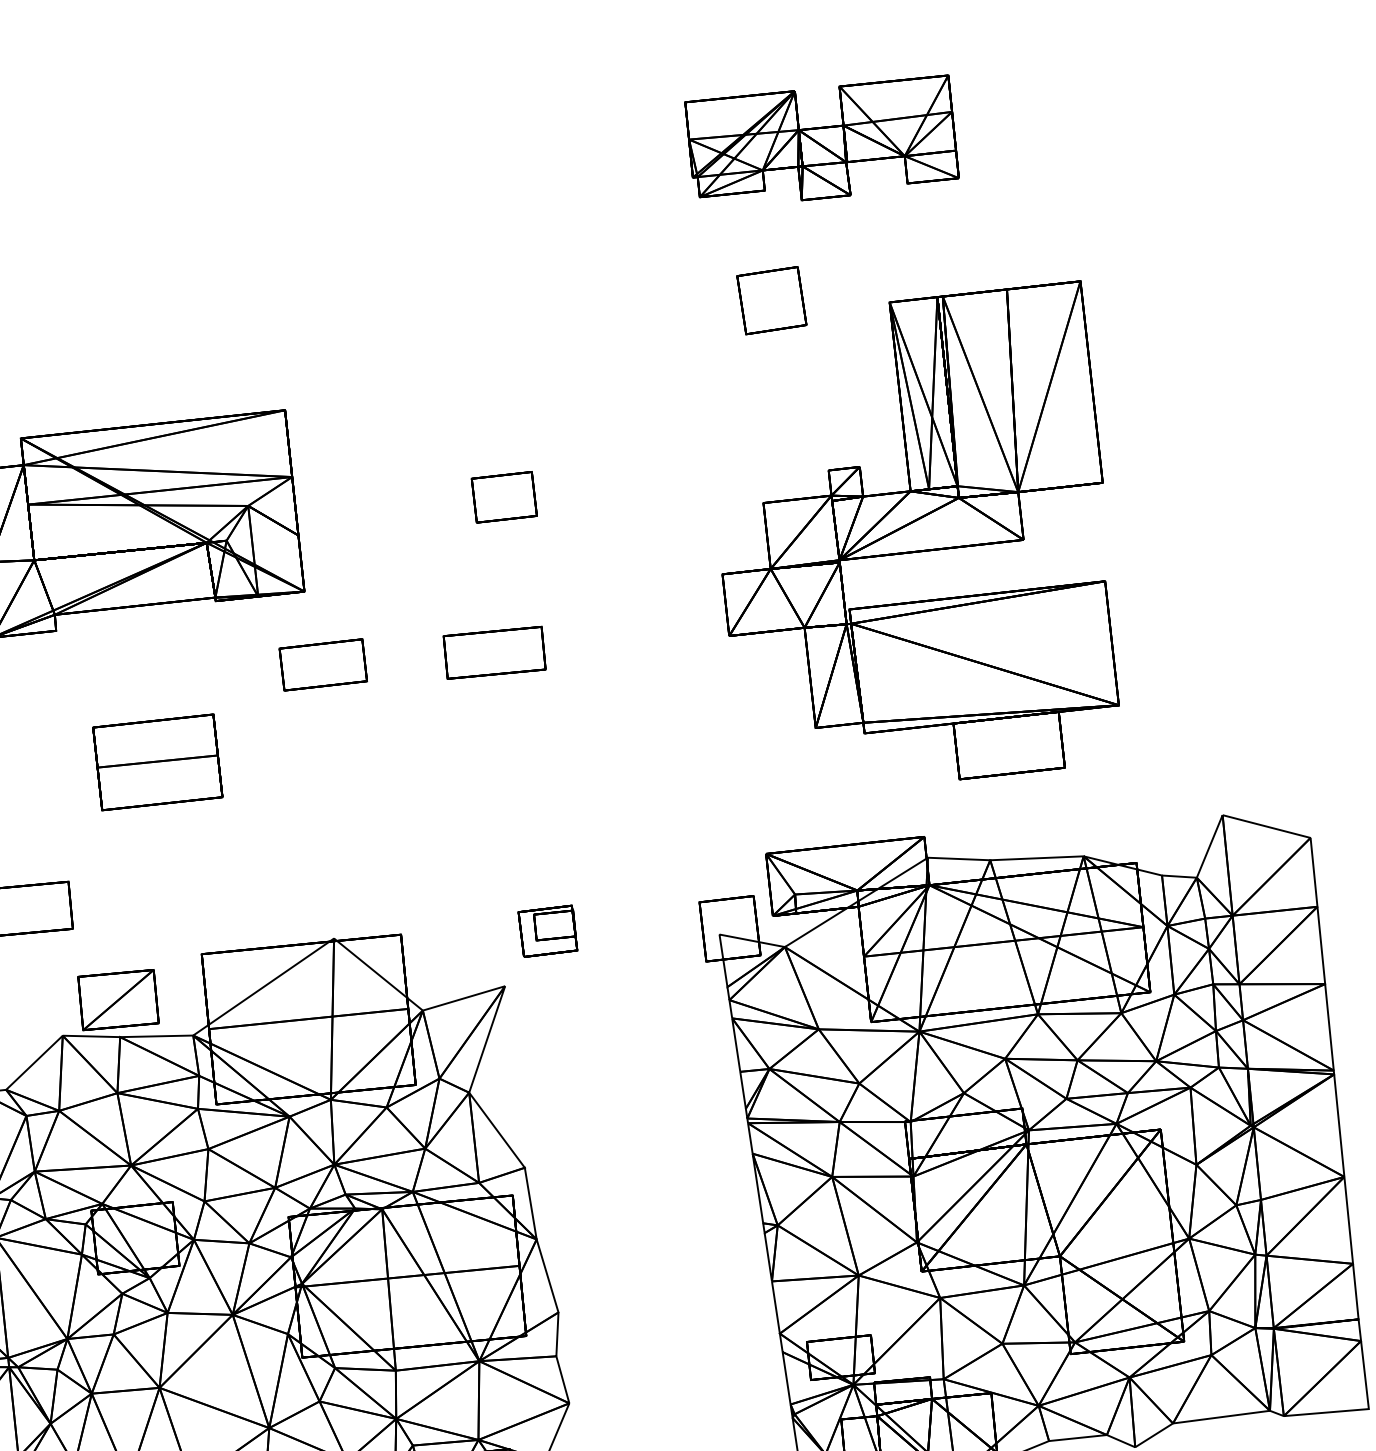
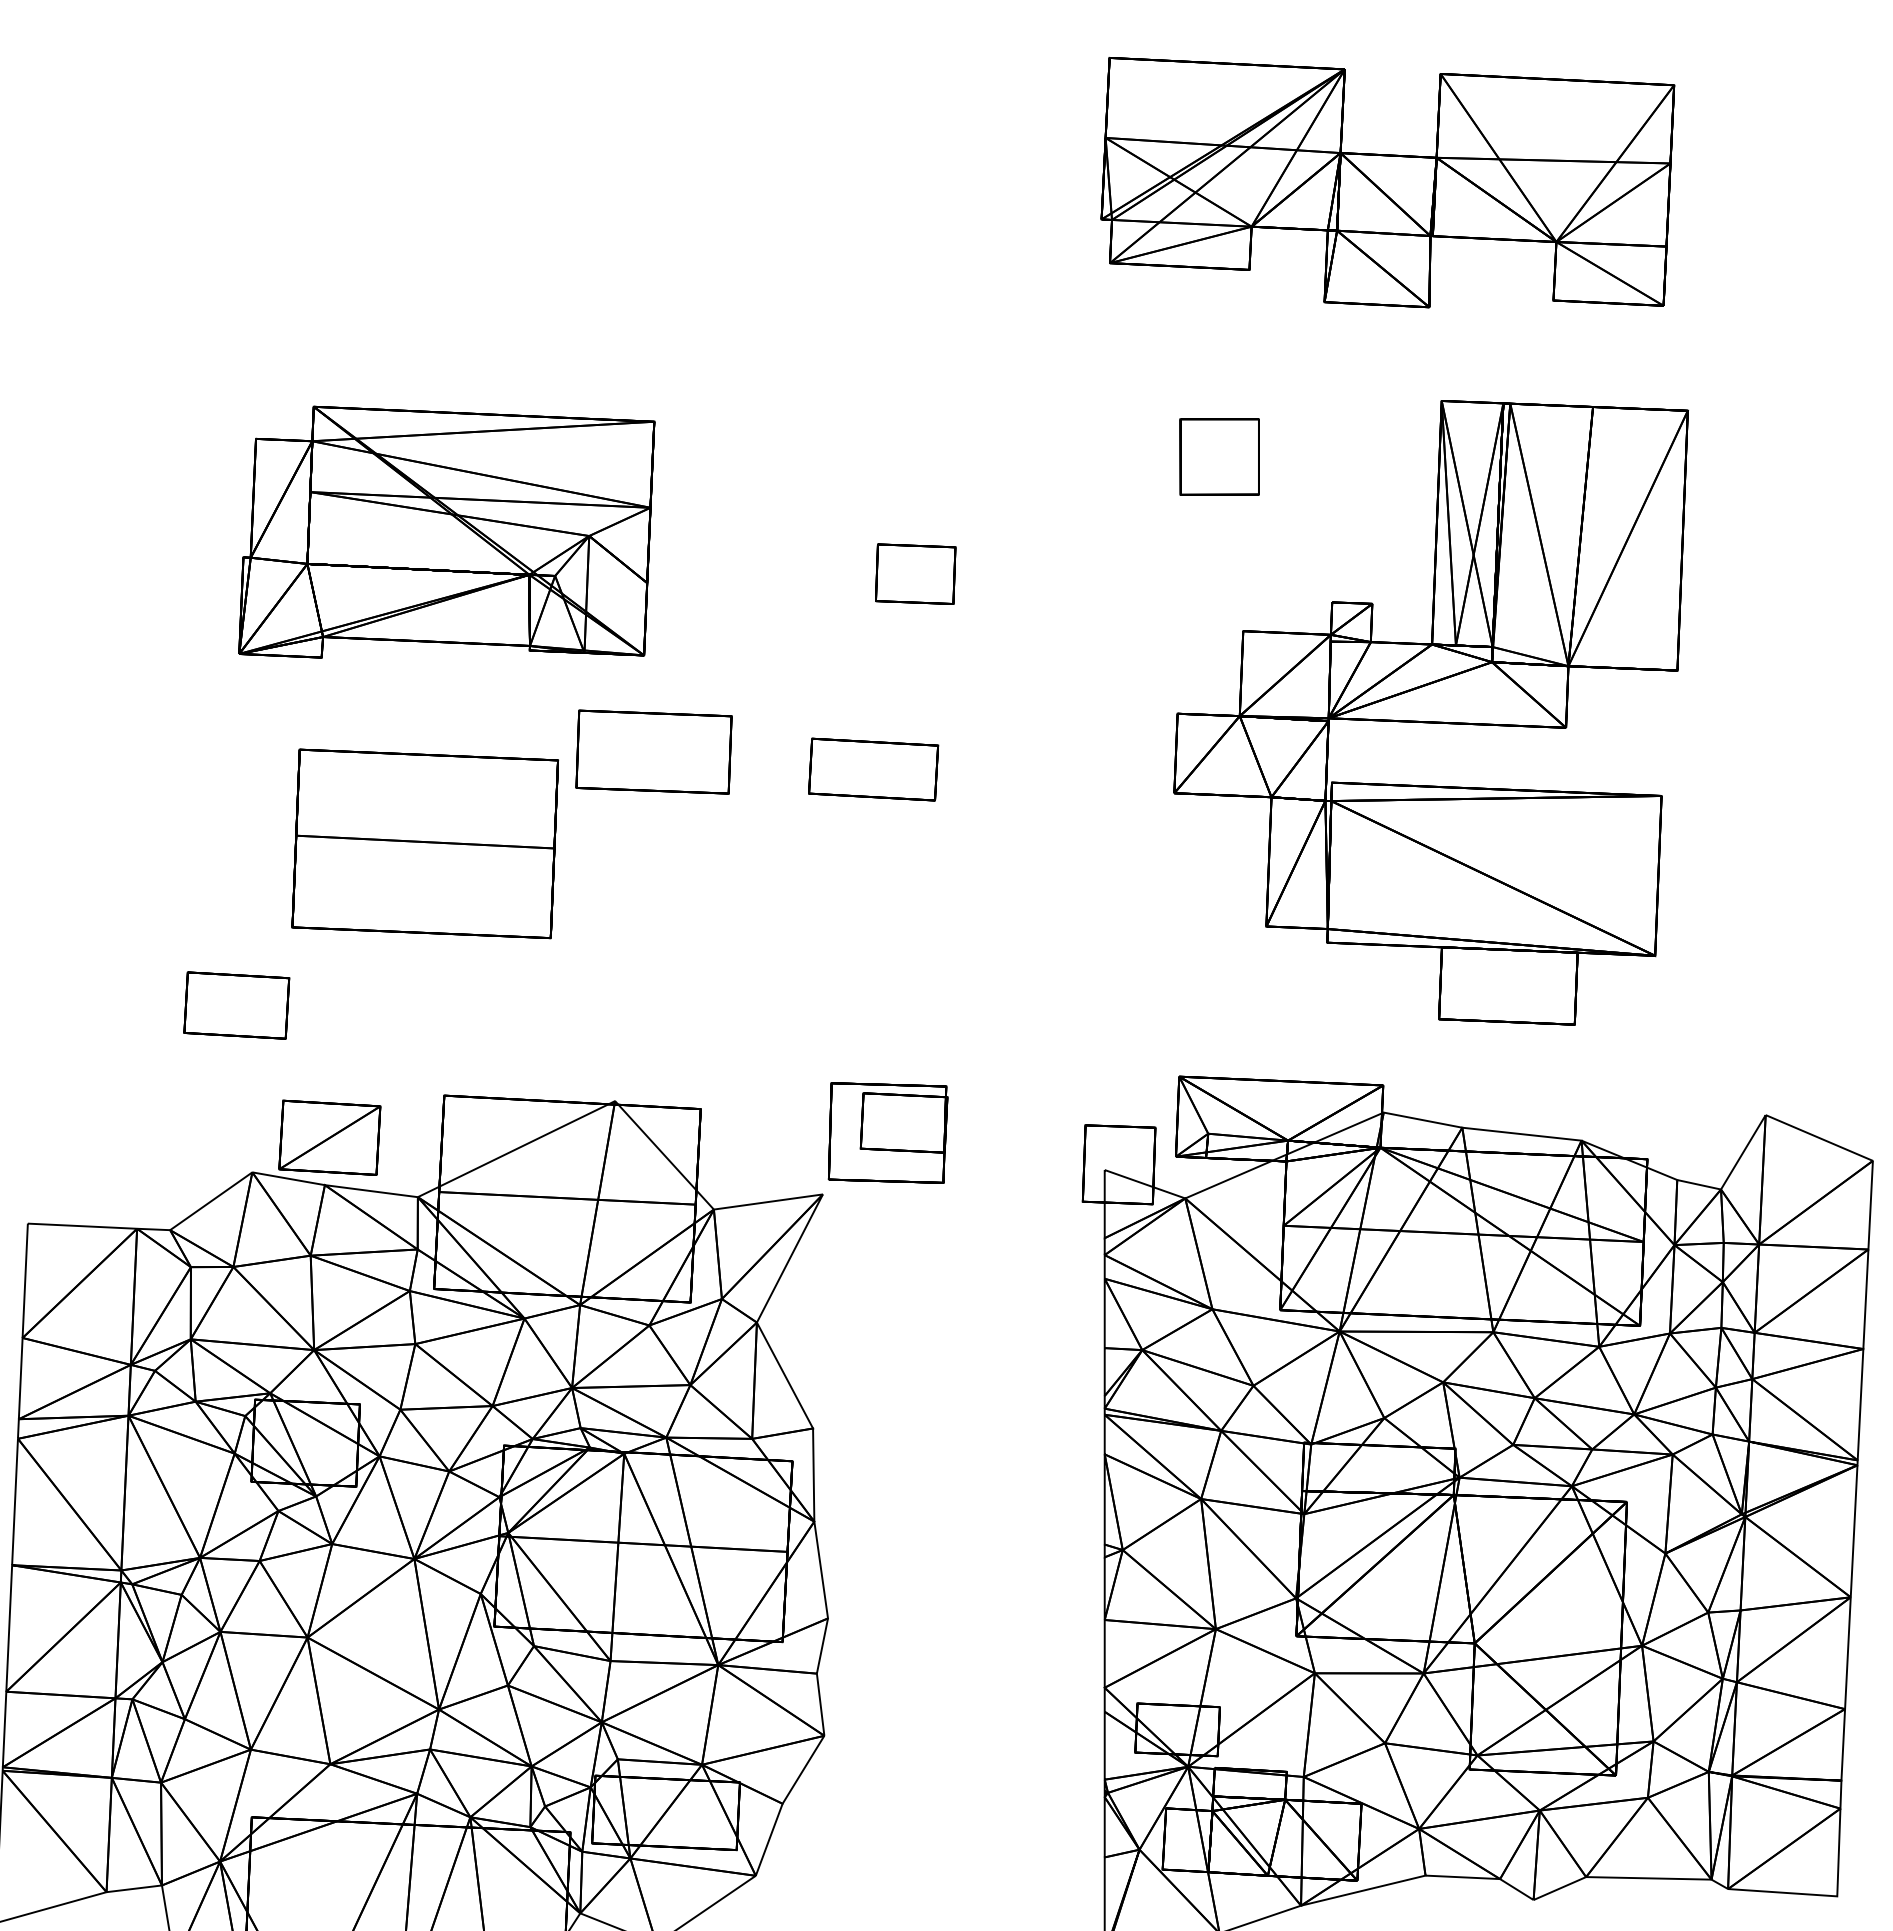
part: (822, 140) -> (1387, 182), size x1.67
part: (771, 300) -> (1219, 456), moved
part: (322, 664) -> (653, 751), size x1.43
part: (157, 762) -> (425, 843), size x1.67
part: (547, 930) -> (887, 1132), size x1.67

